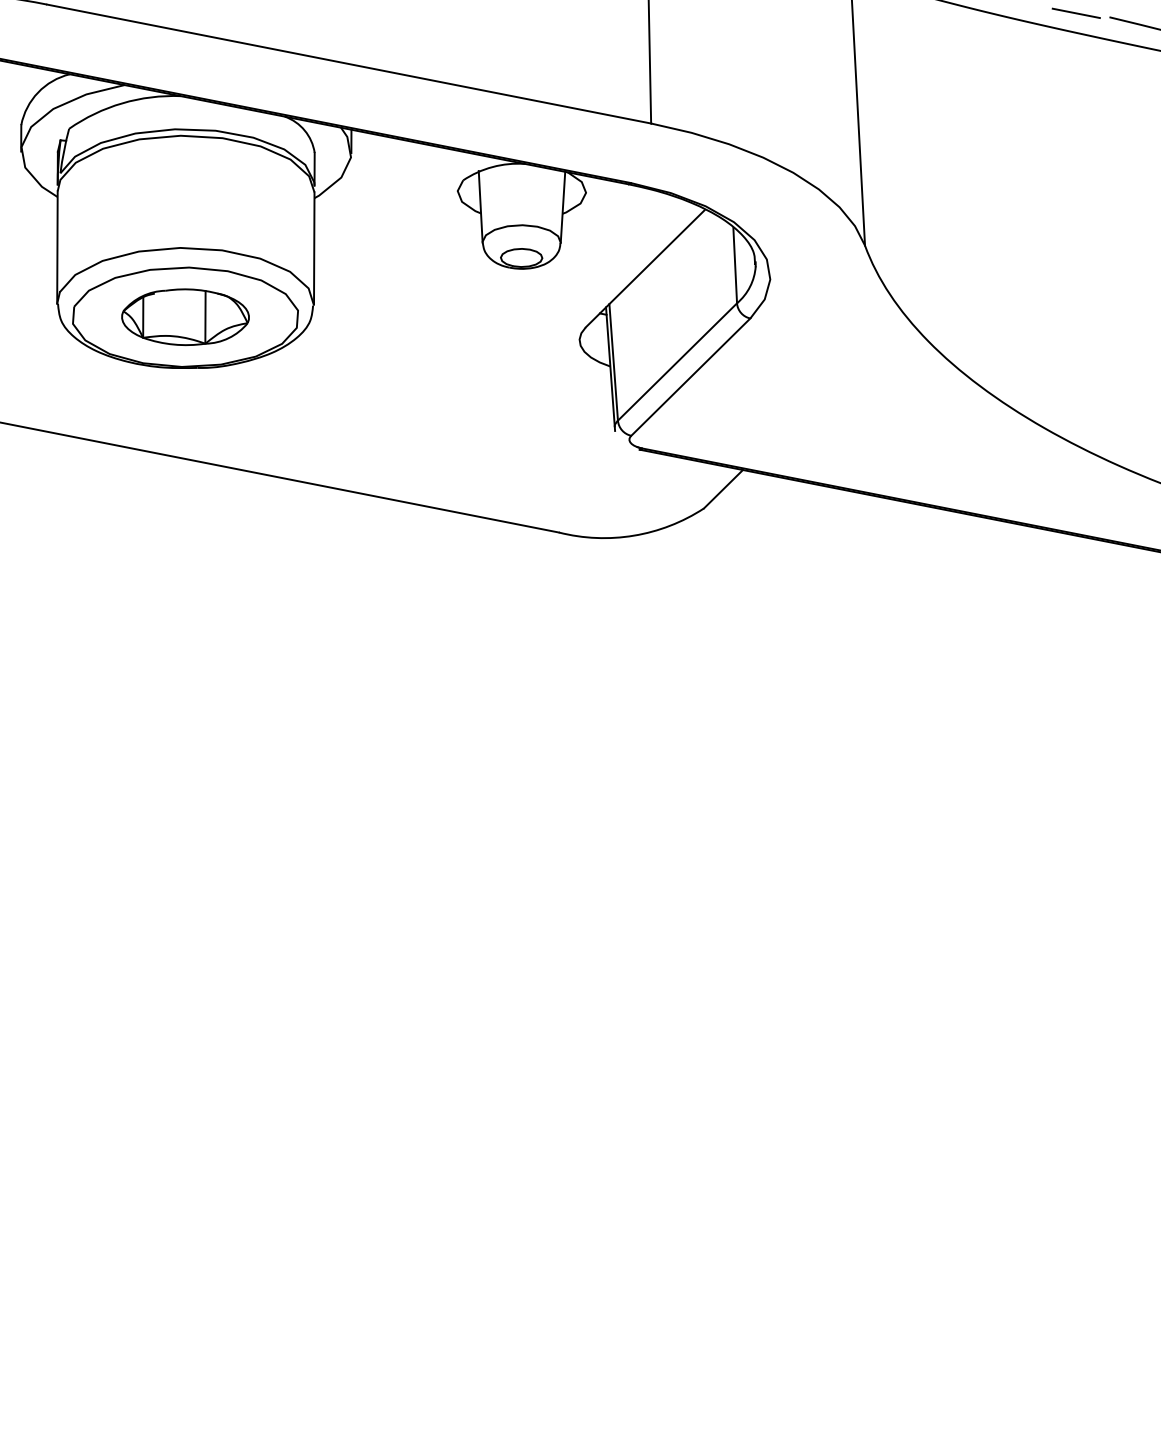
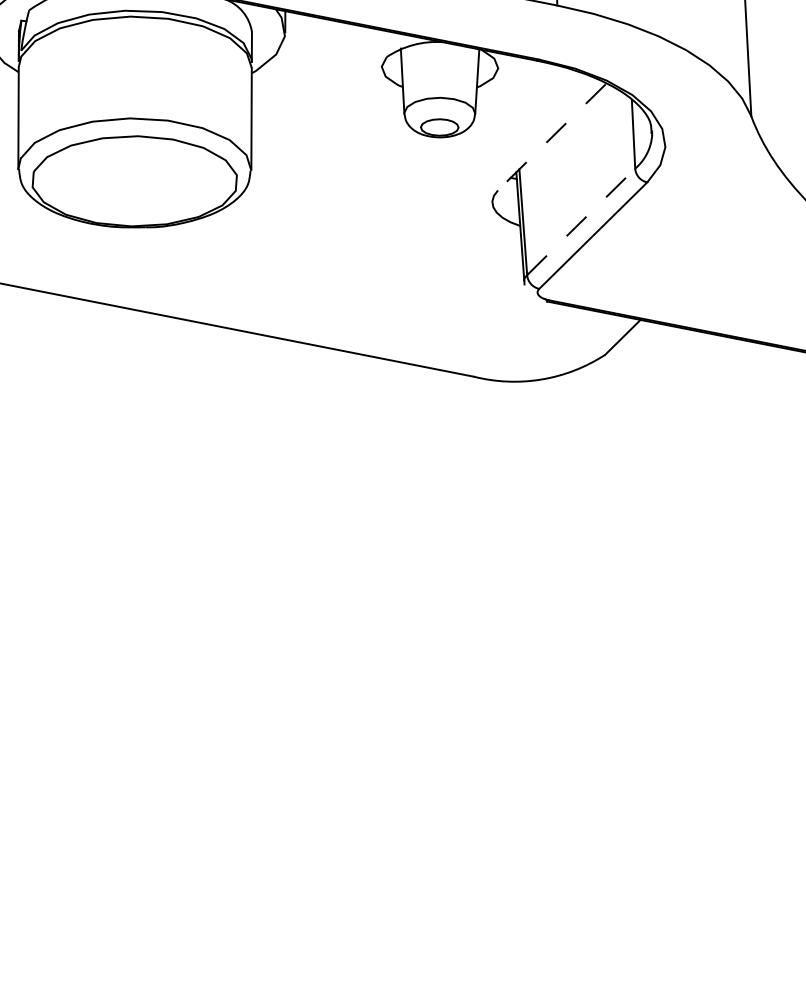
line: (644, 269) -> (551, 137), solid -> dashed
part: (185, 317) -> (134, 181), removed
line: (677, 362) -> (581, 222), solid -> dashed

